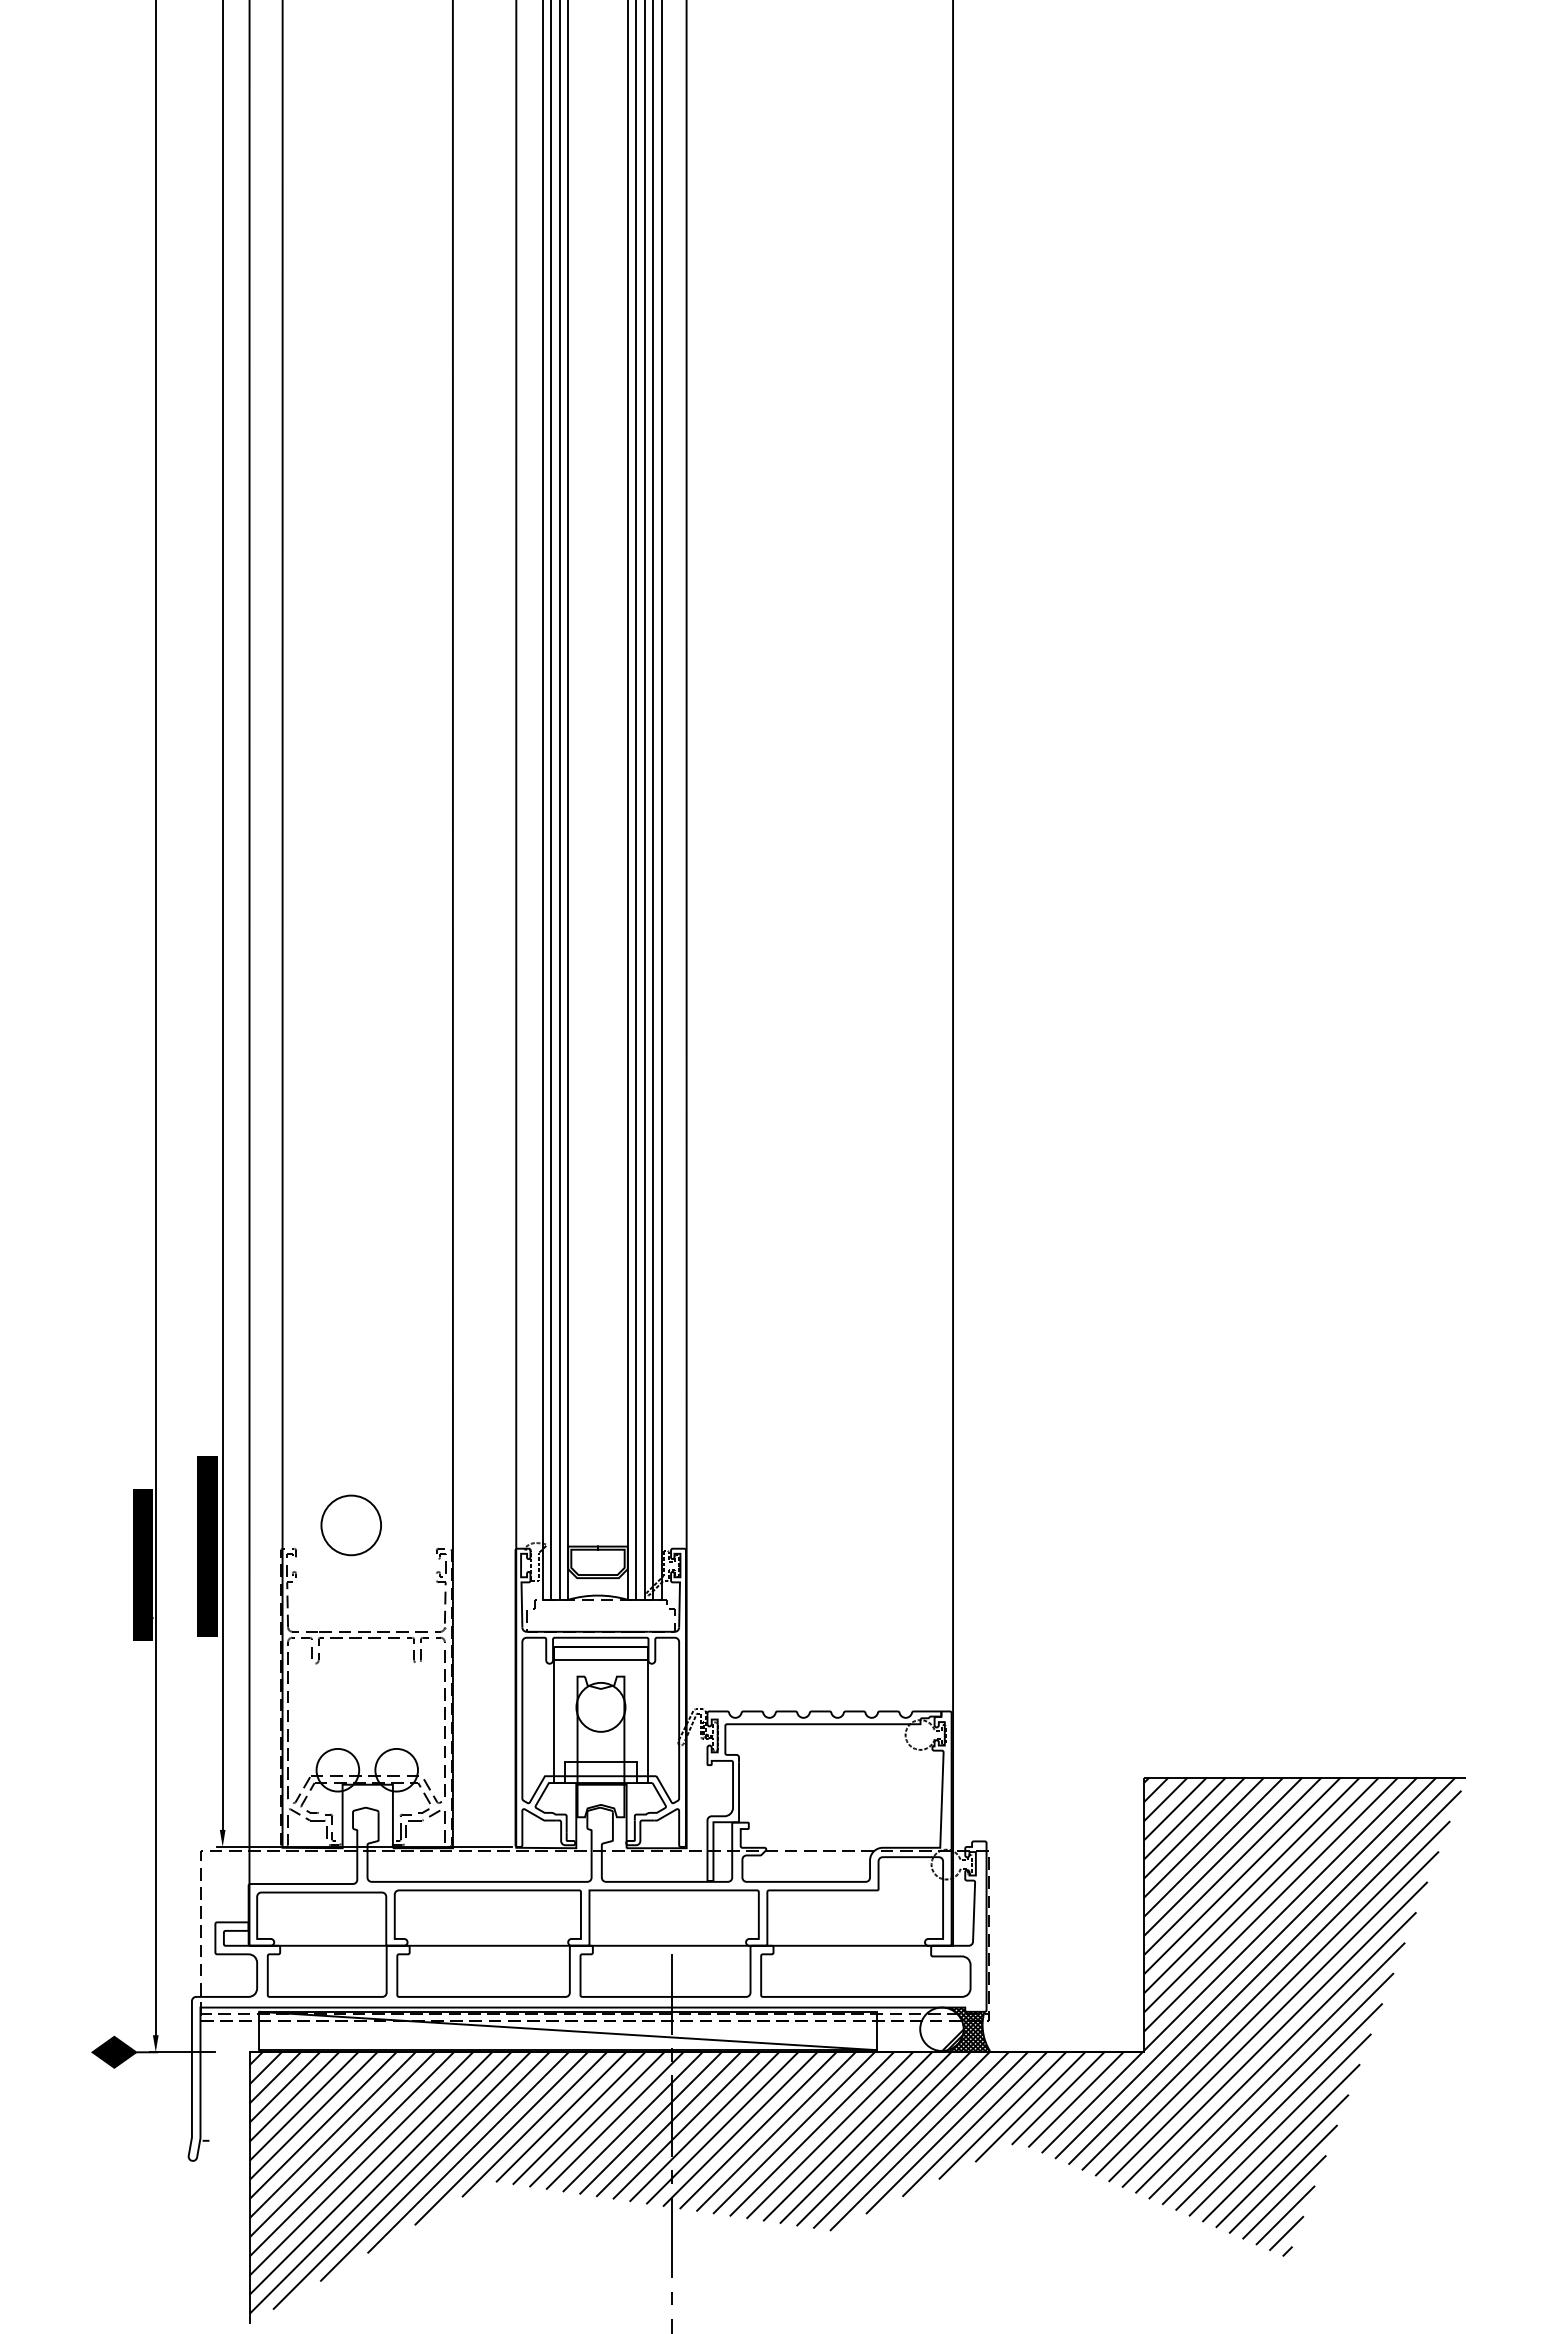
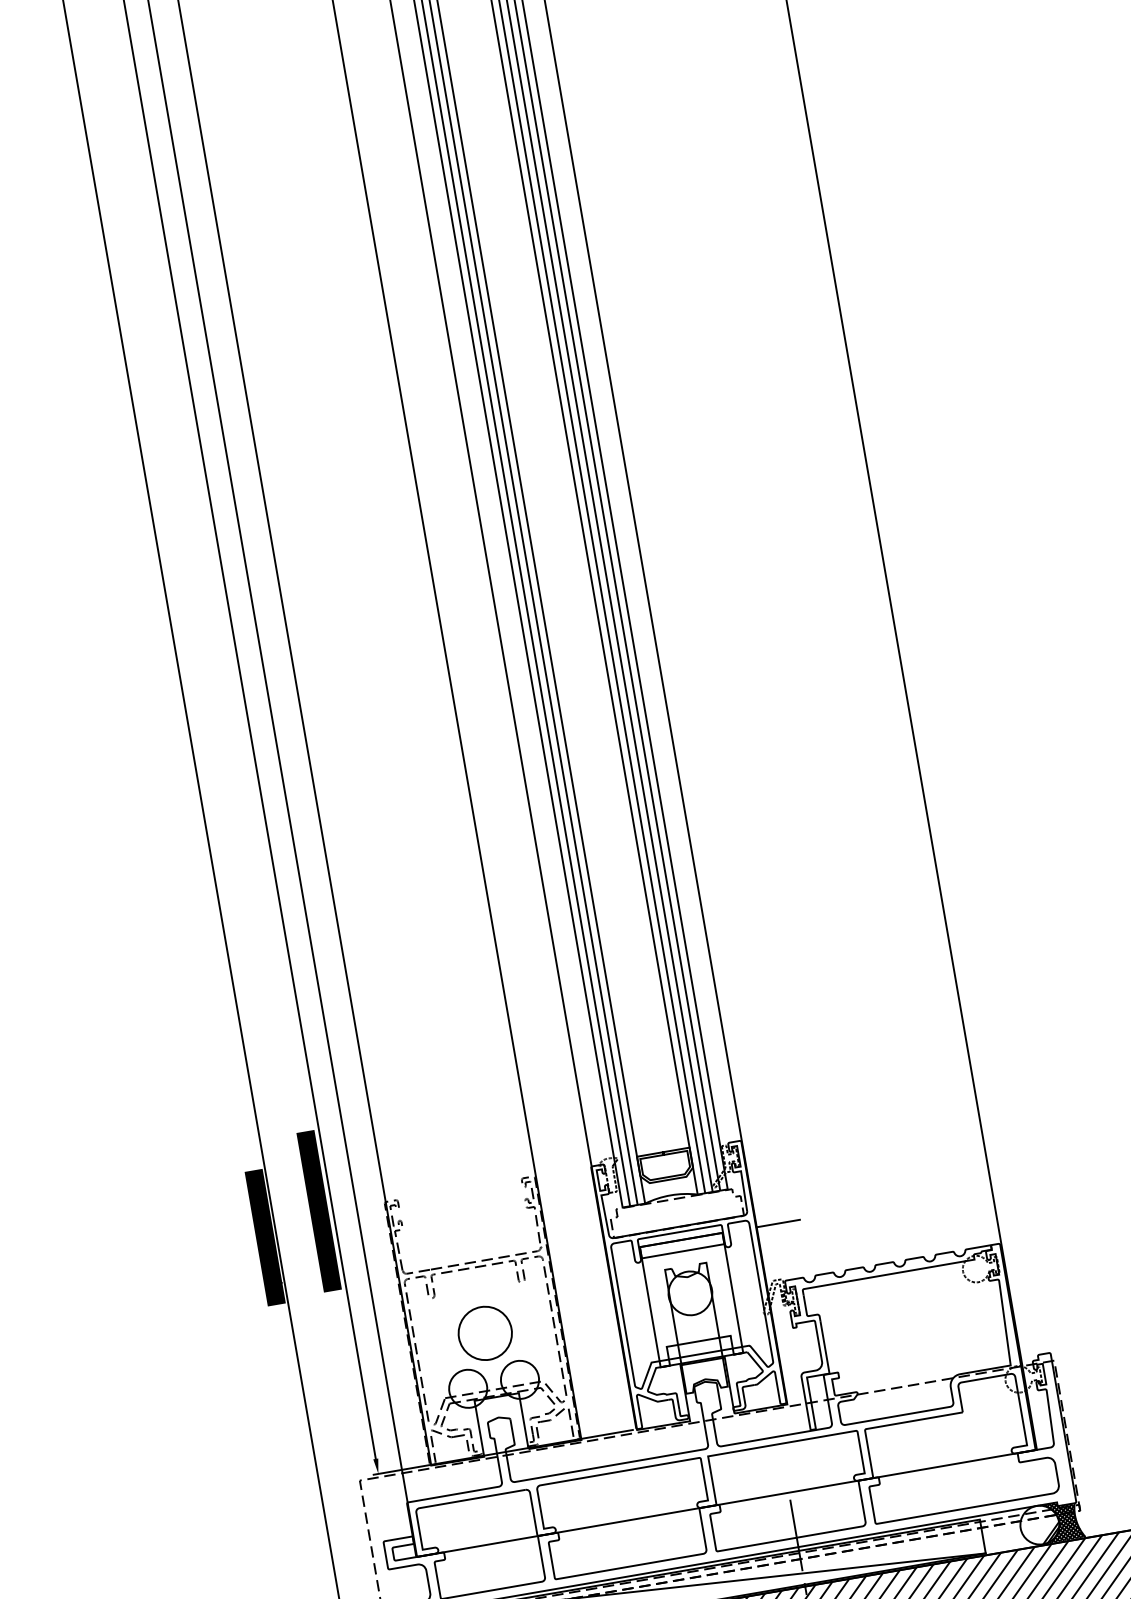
circle: (350, 1525) -> (484, 1333), moved
line: (710, 1647) -> (777, 1223), added

